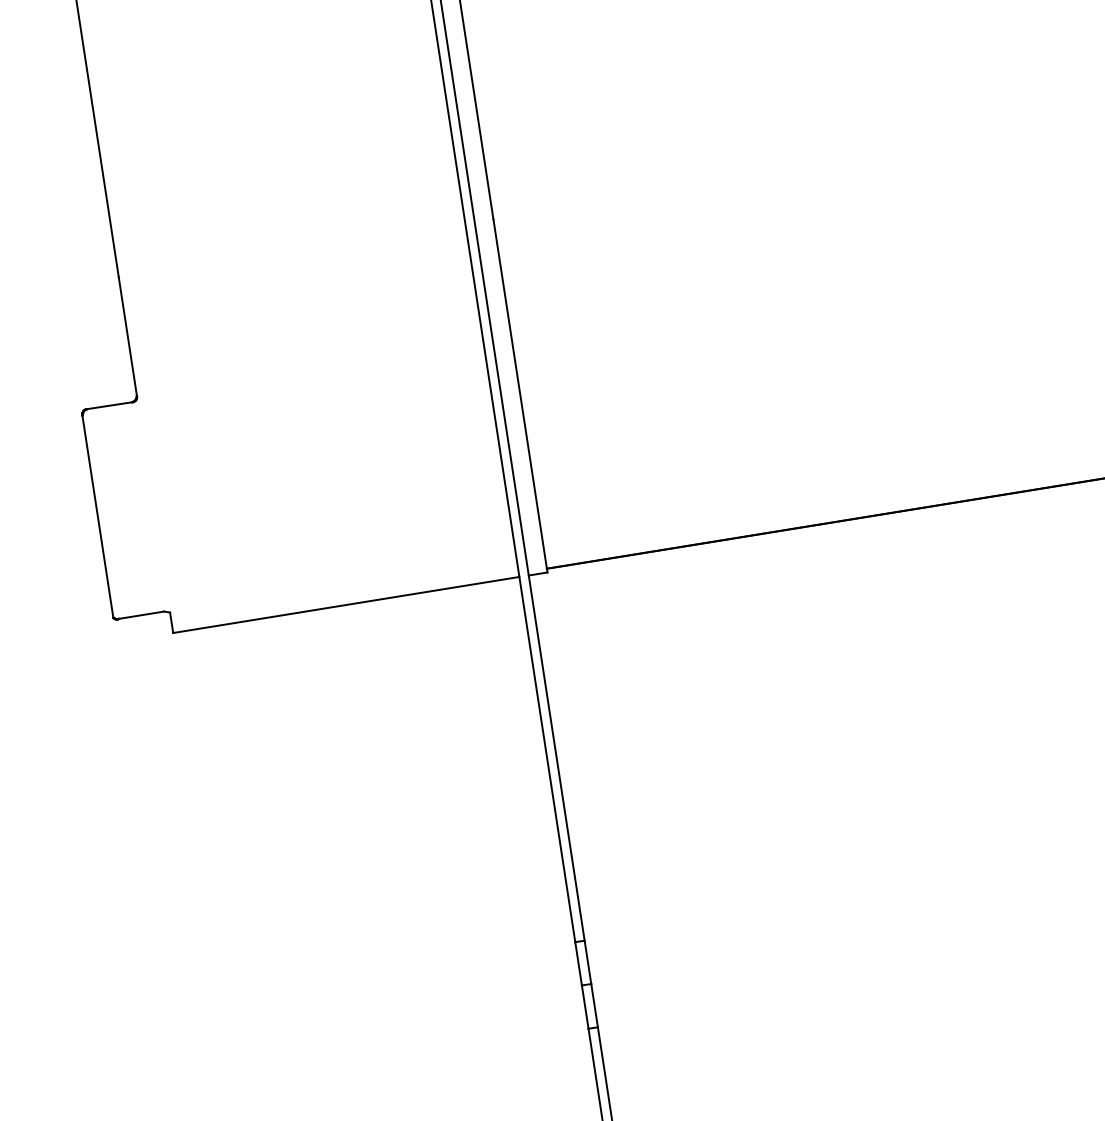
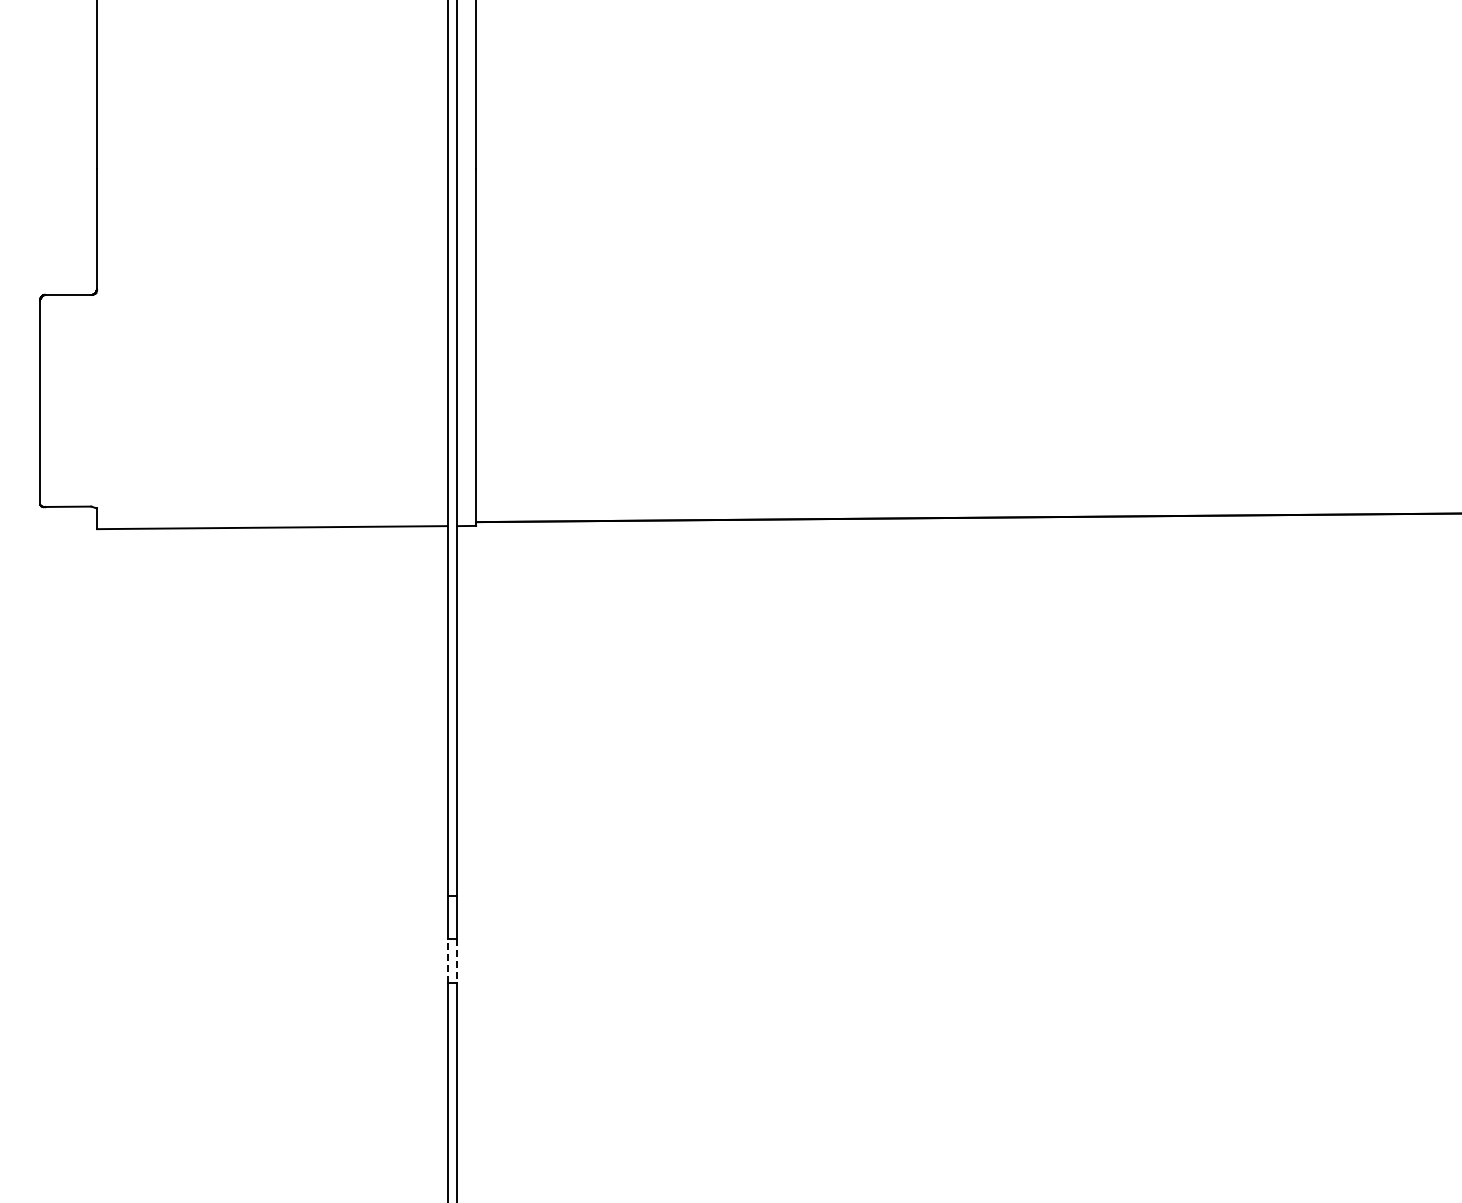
line: (594, 1005) -> (457, 961), solid -> dashed
line: (585, 1007) -> (447, 961), solid -> dashed

